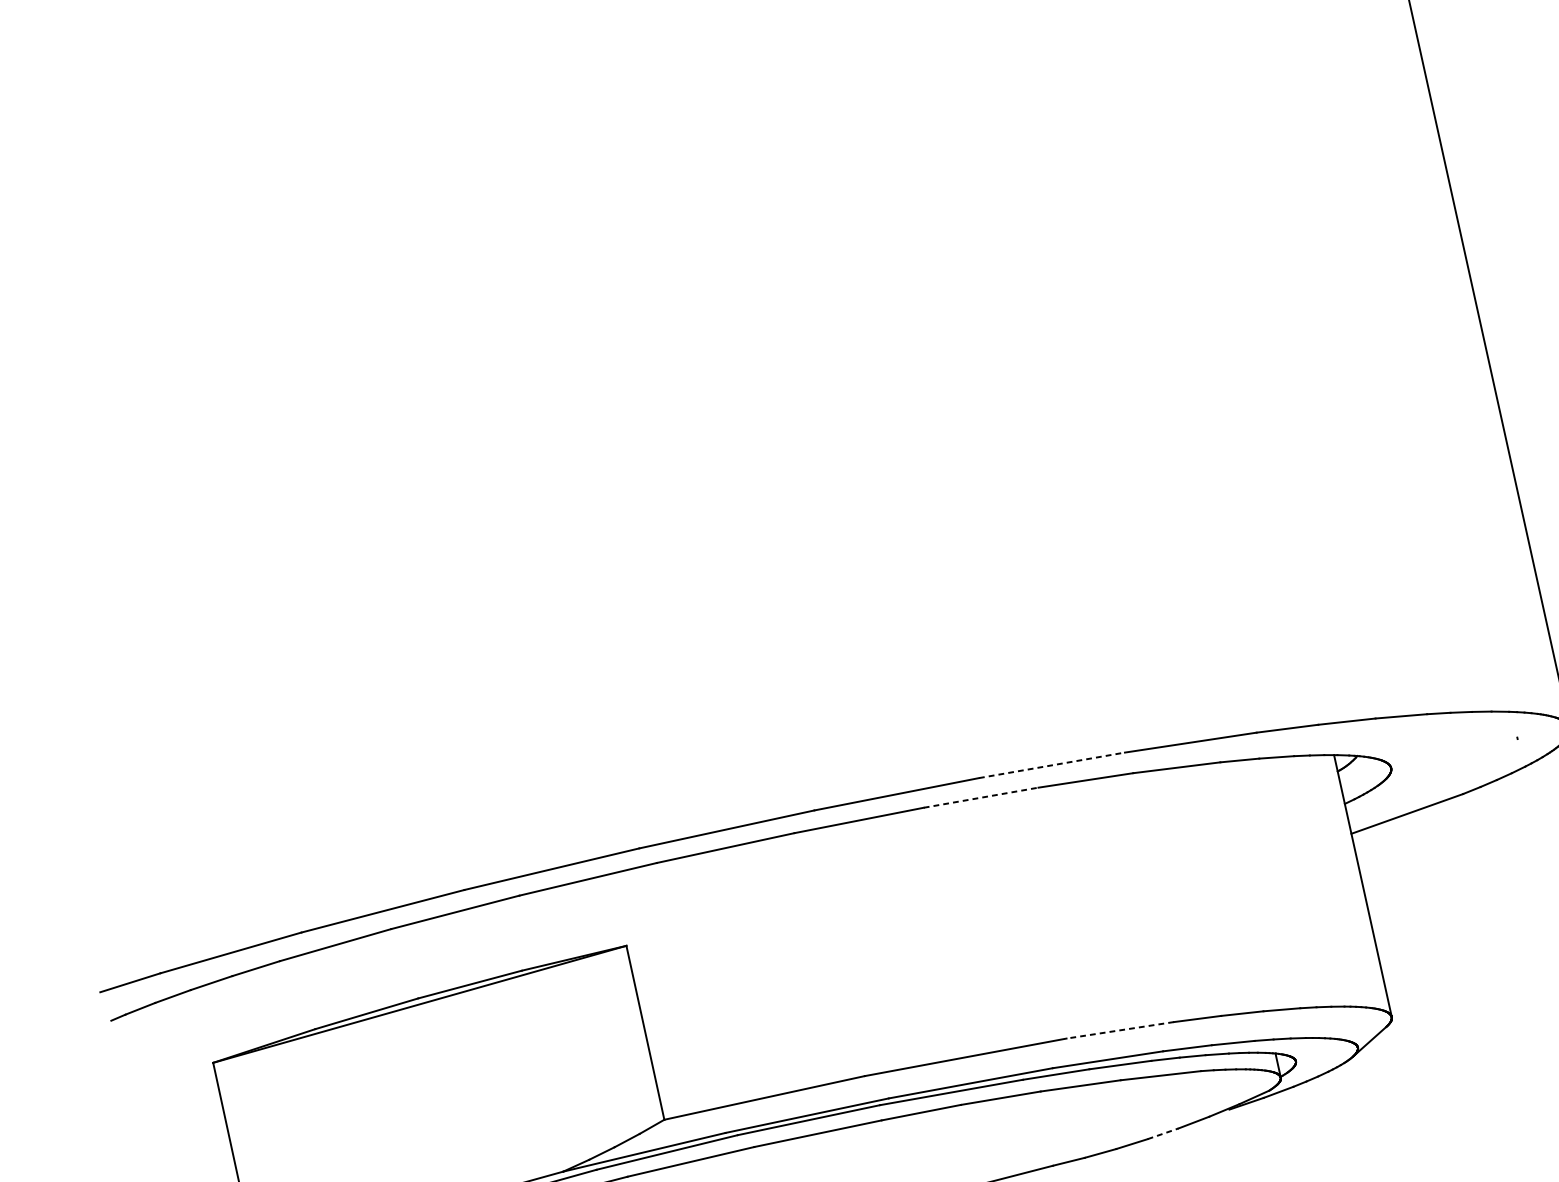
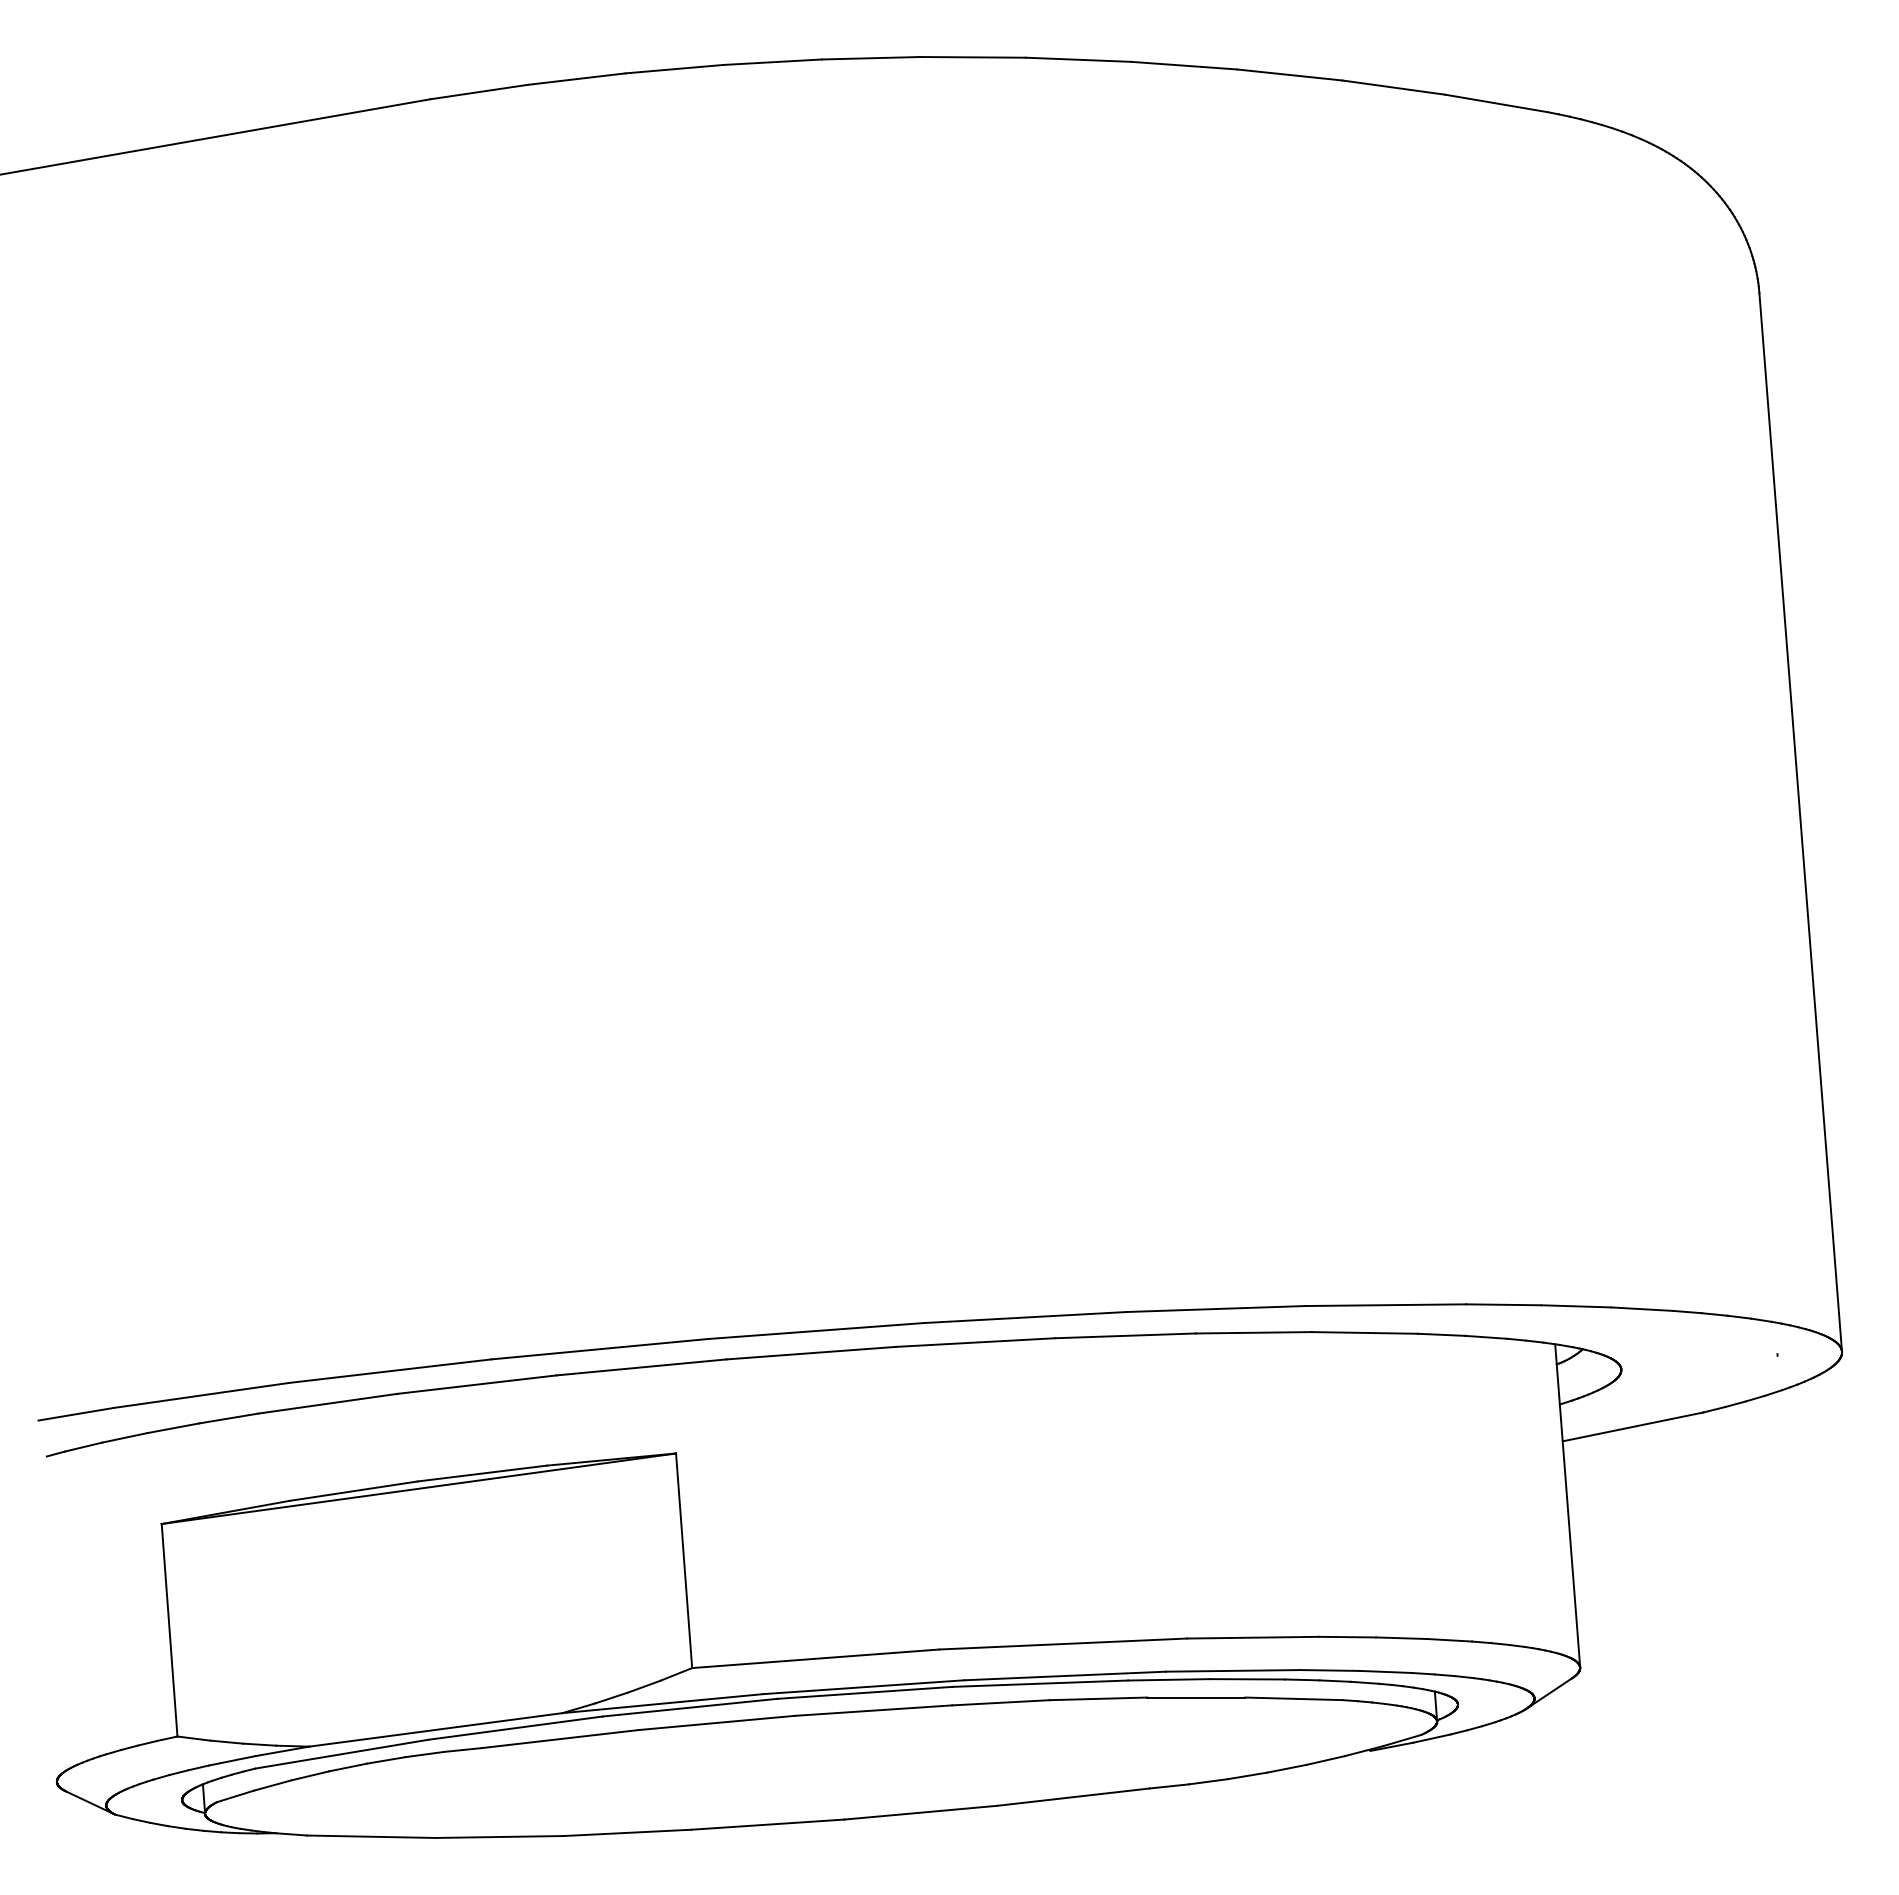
line: (1051, 765) -> (1215, 1309), dashed -> solid
line: (981, 797) -> (1126, 1335), dashed -> solid
line: (1119, 1030) -> (1252, 1637), dashed -> solid
line: (1162, 1133) -> (1286, 1768), dashed -> solid

